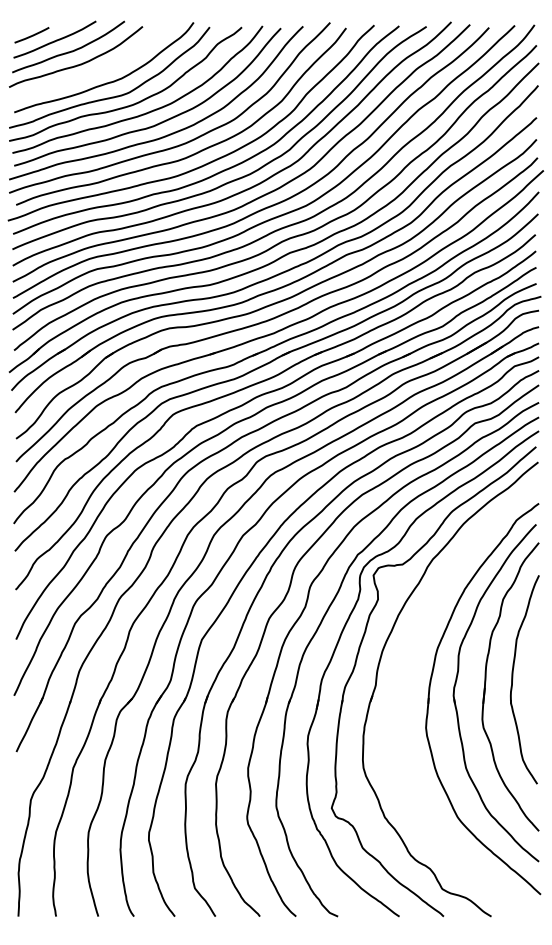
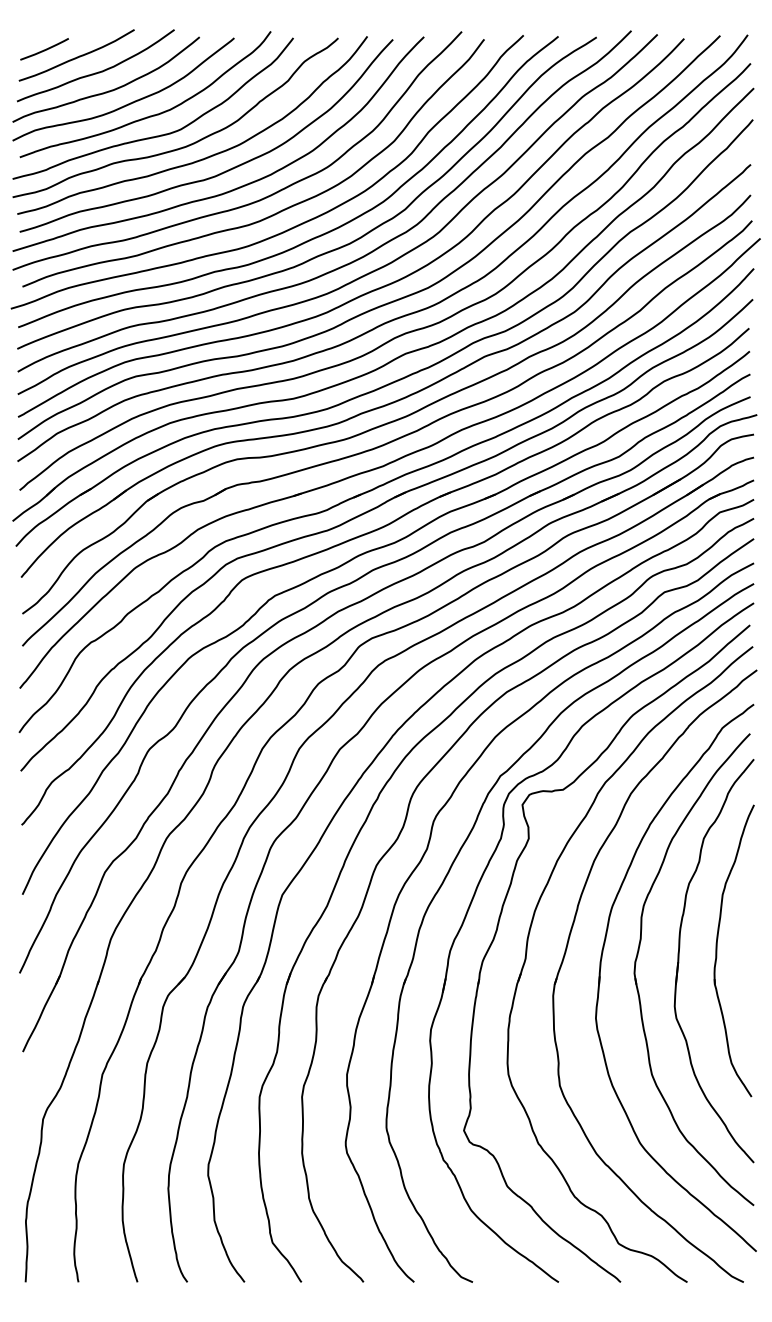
curve: (93, 73) -> (130, 102), added
part: (405, 680) -> (566, 952), added

